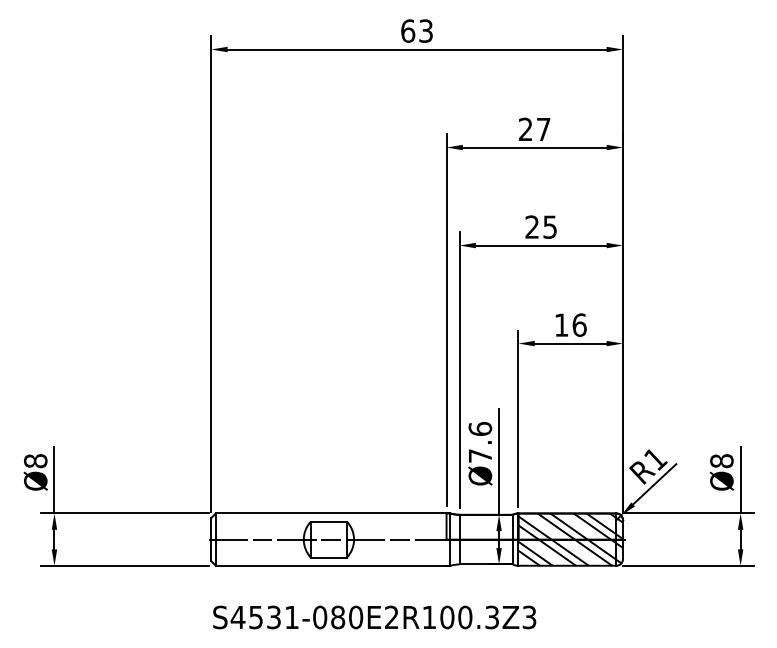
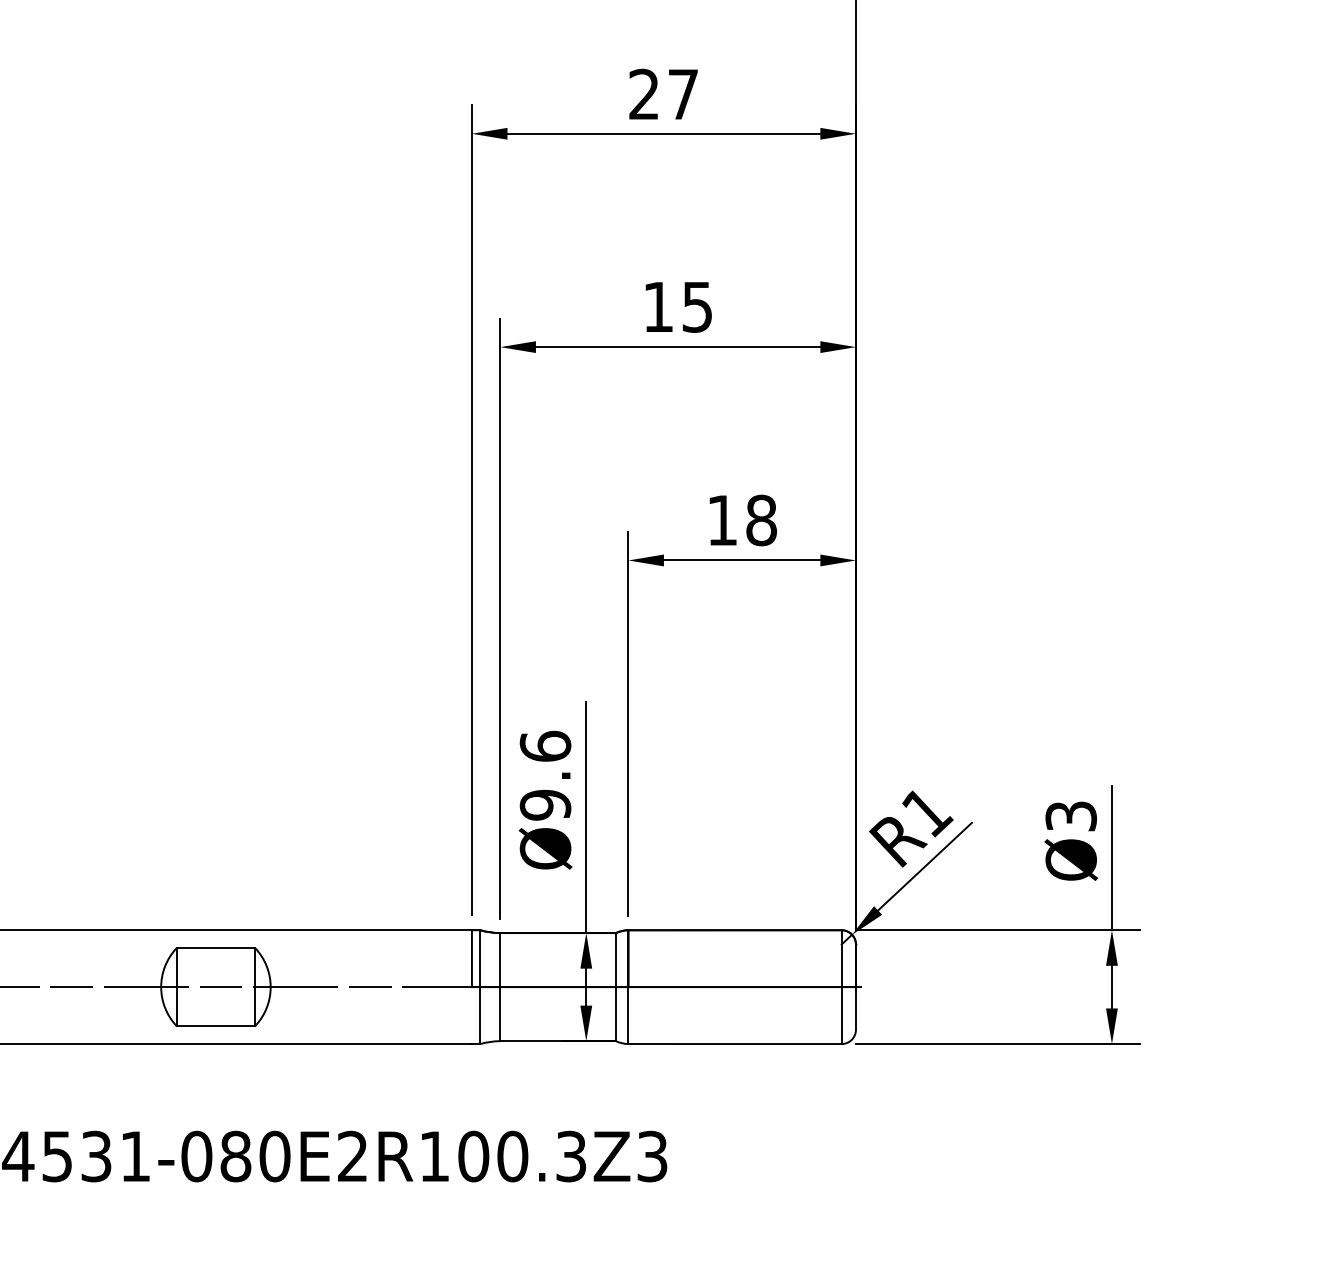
text: (531, 226) -> (656, 305), 25 -> 15
text: (579, 324) -> (761, 518), 16 -> 18
text: (480, 456) -> (545, 806), Ø7.6 -> Ø9.6
text: (721, 461) -> (1070, 817), Ø8 -> Ø3
hatch: (570, 539) -> (741, 986), removed

